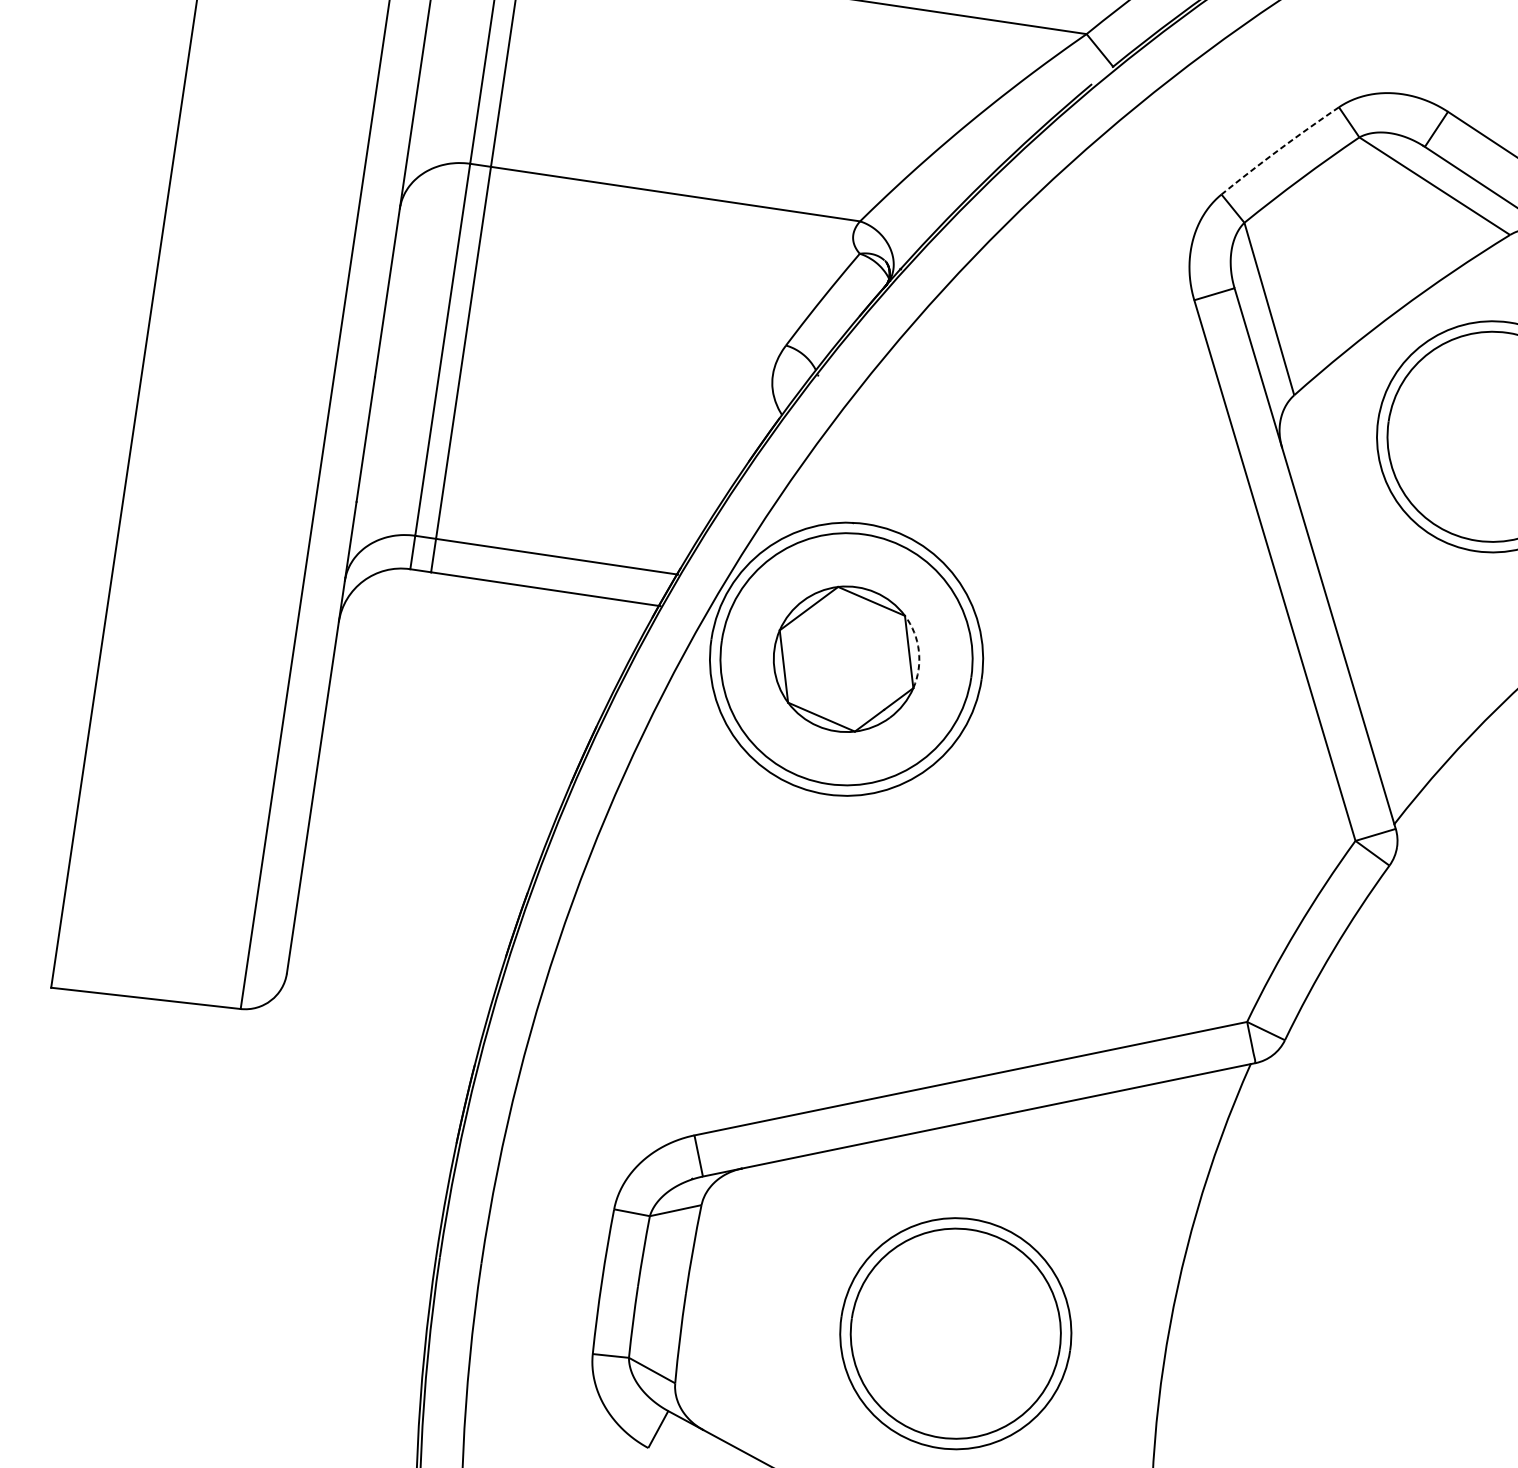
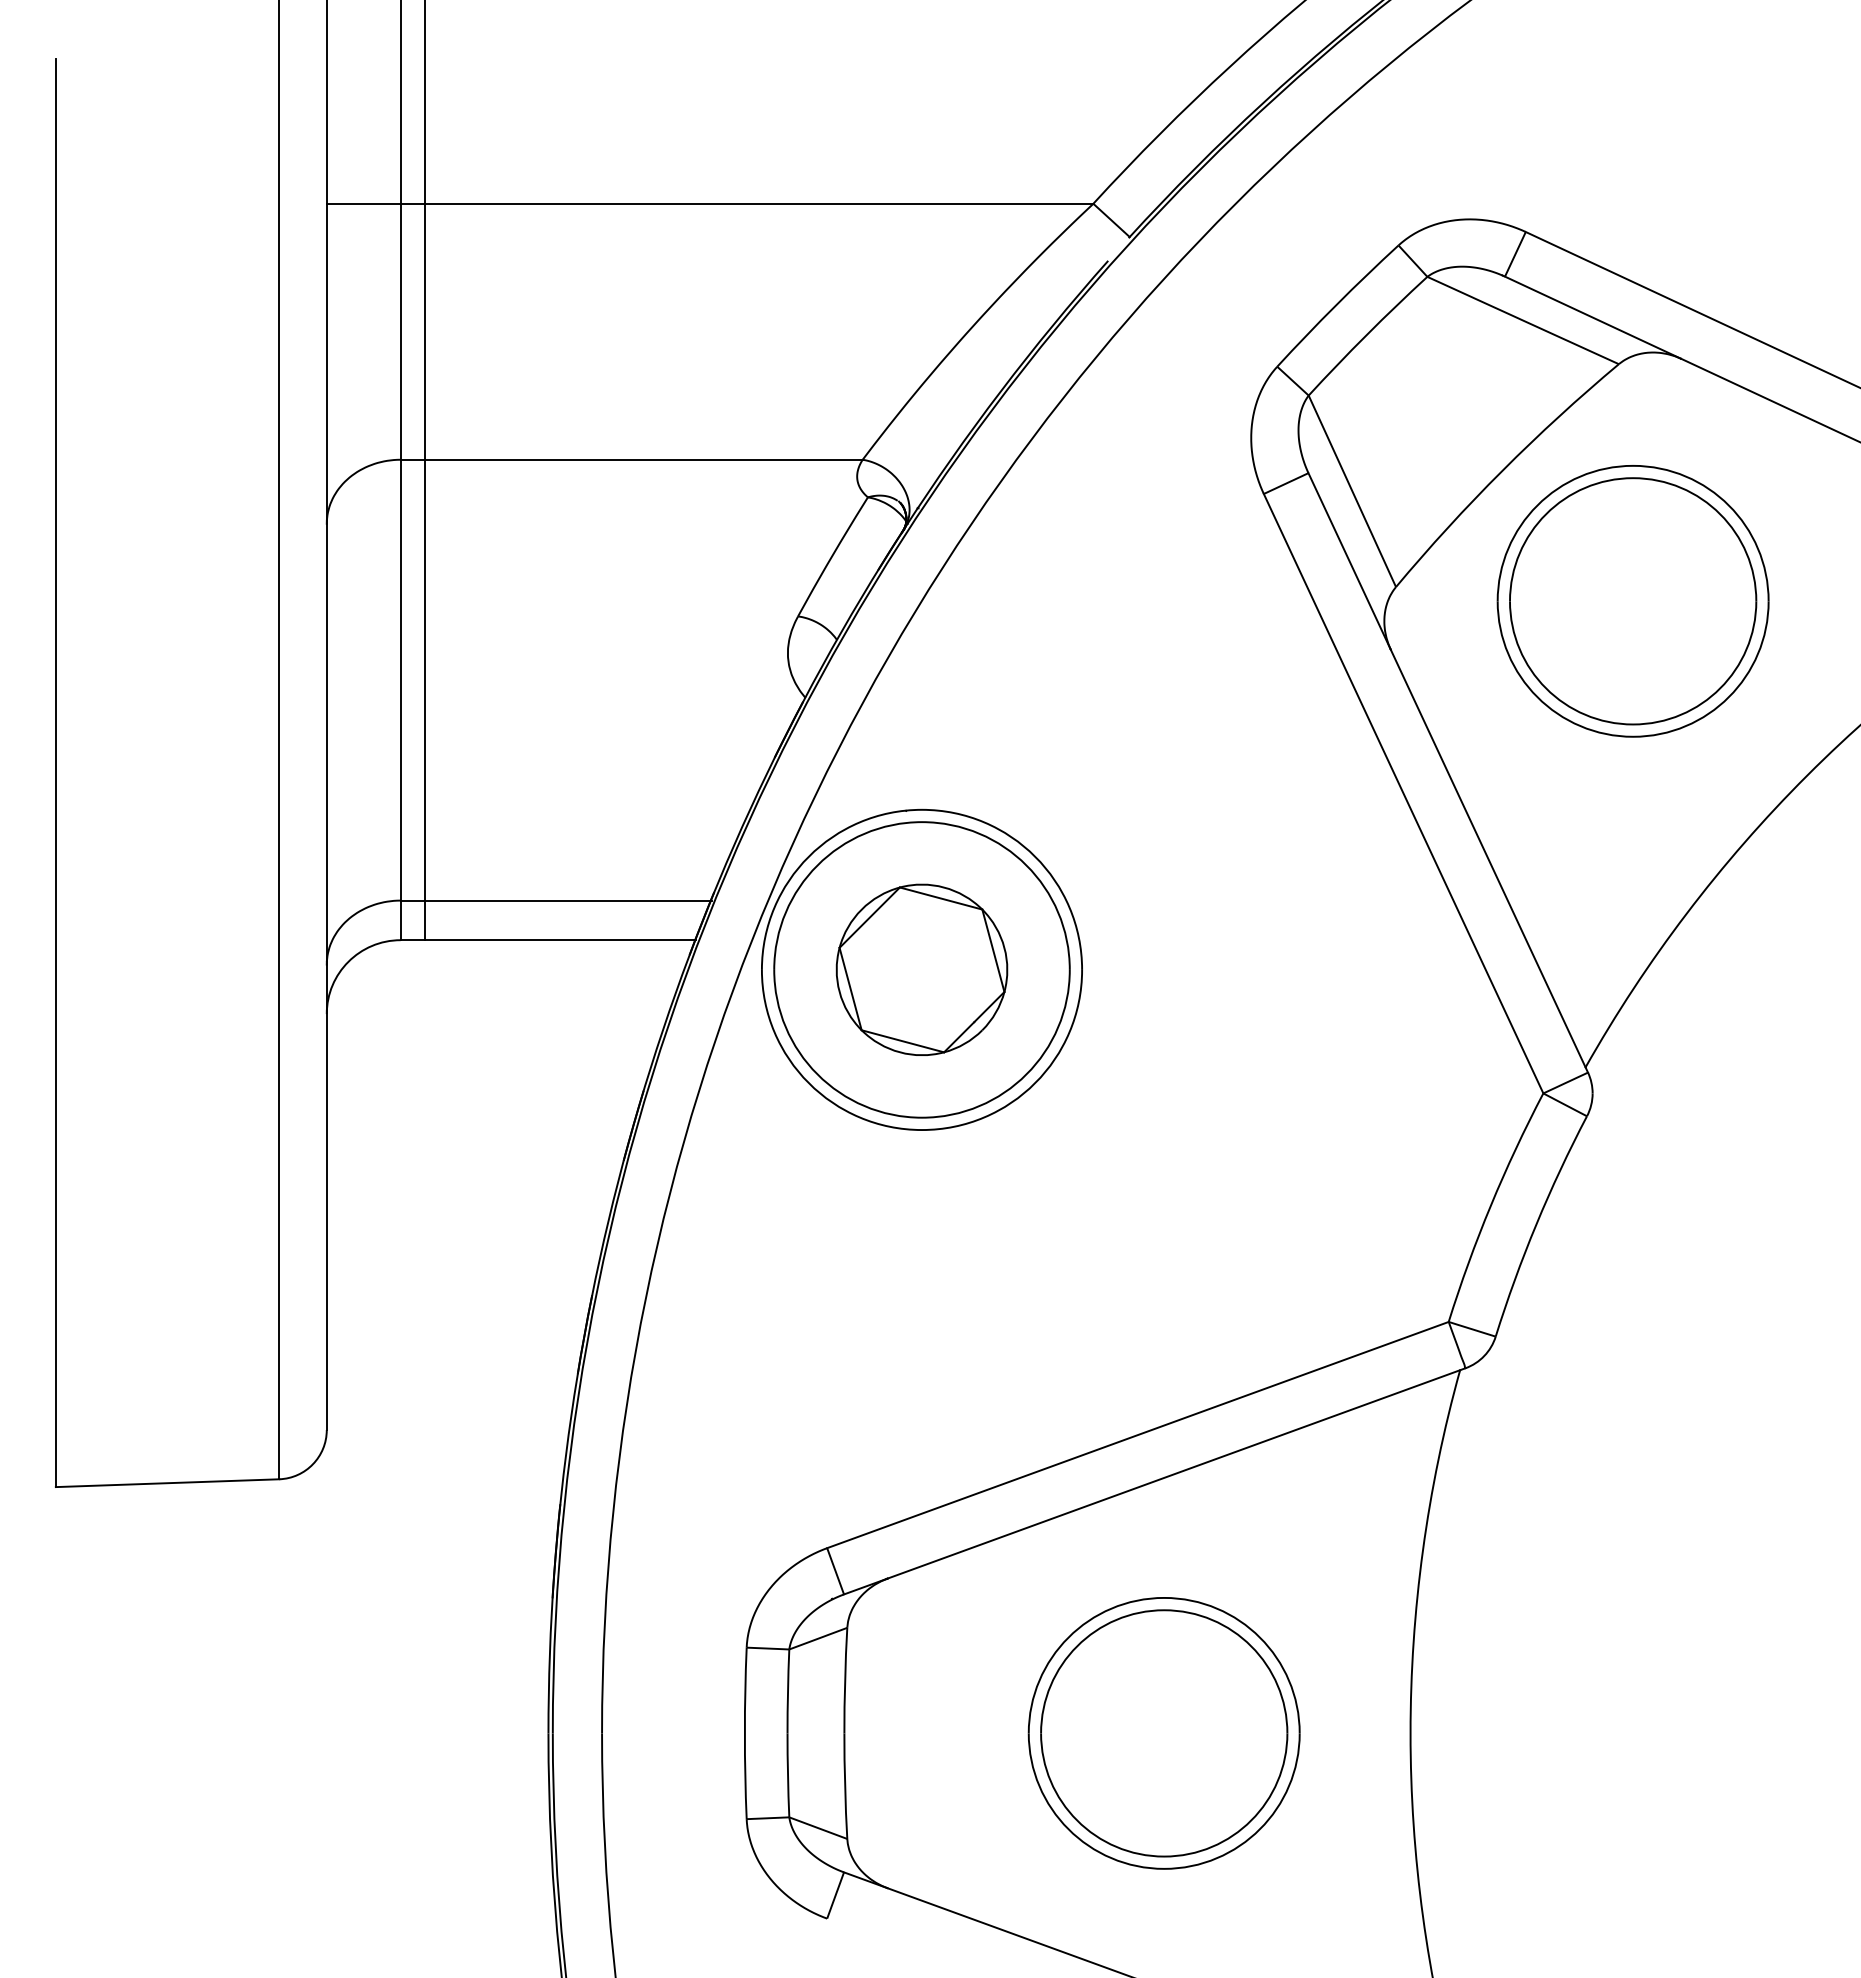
arc: (1279, 149) -> (1336, 304), dashed -> solid
arc: (918, 650) -> (1004, 947), dashed -> solid

